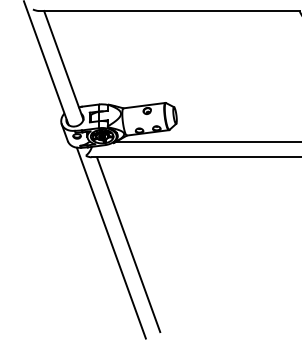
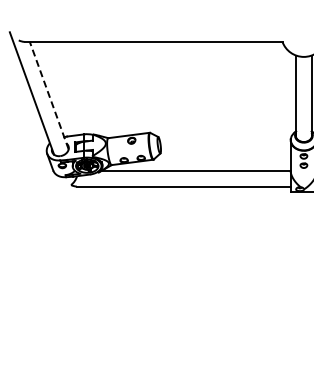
line: (64, 65) -> (49, 95), solid -> dashed
line: (111, 243) -> (96, 271), removed
line: (128, 244) -> (113, 272), removed

